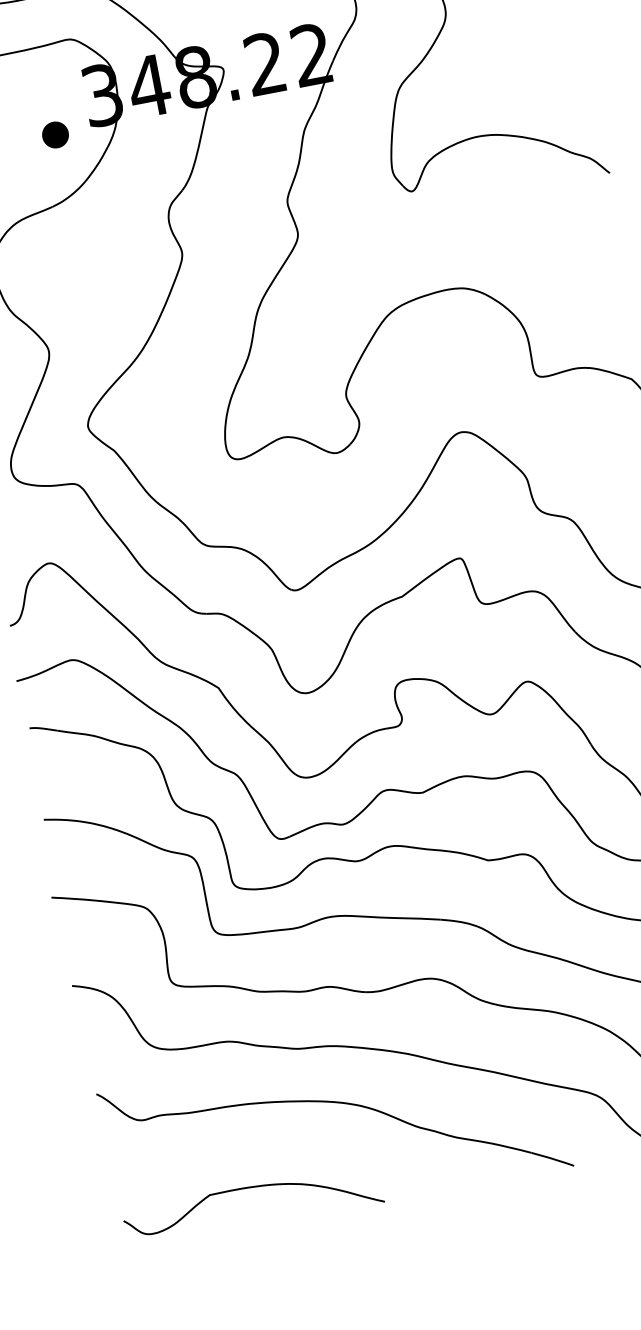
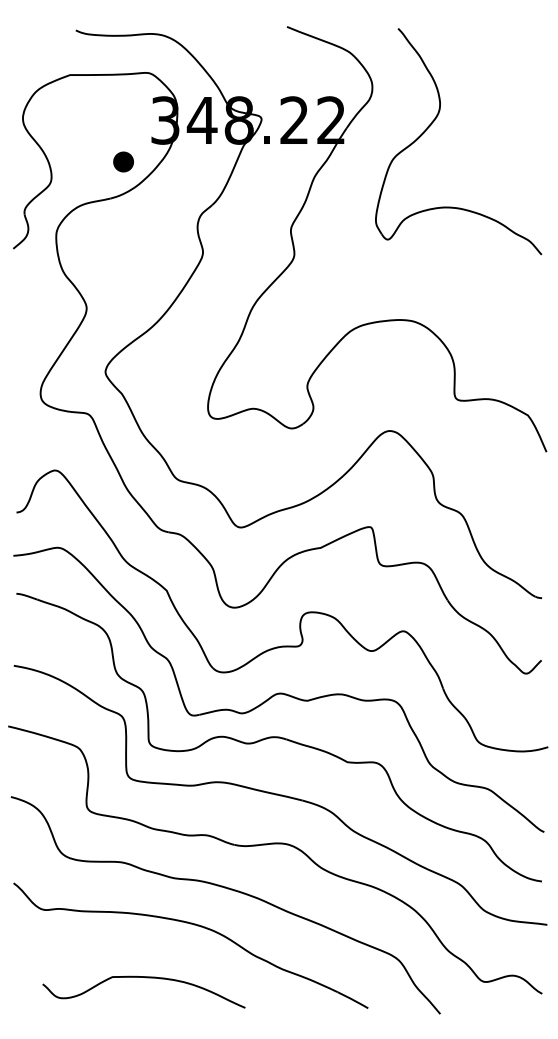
part: (55, 134) -> (123, 161), moved
curve: (253, 1188) -> (146, 978), moved

